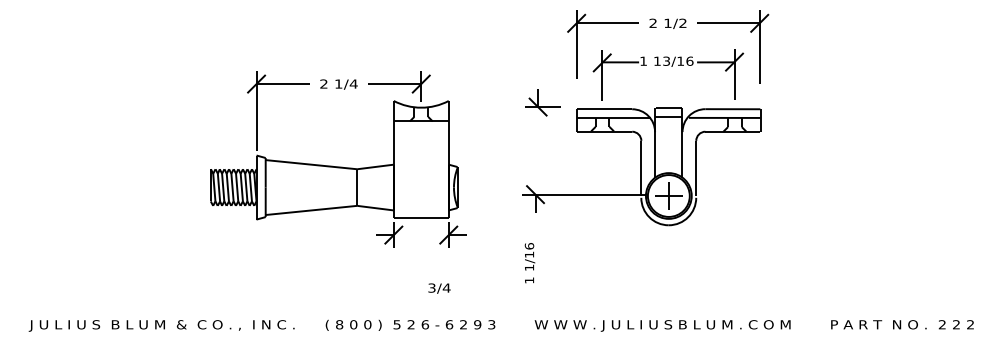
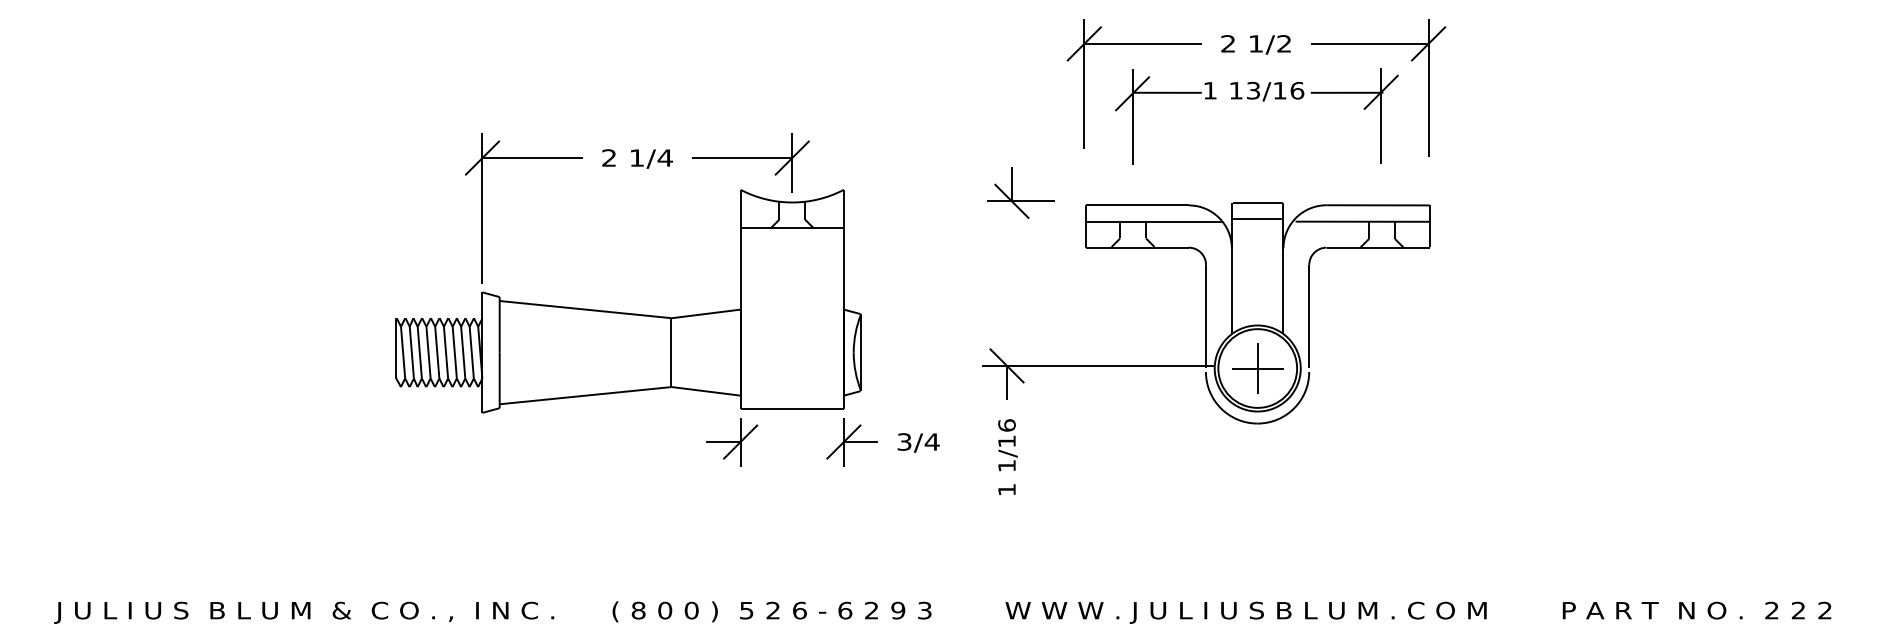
part: (671, 66) -> (1262, 100), moved
text: (529, 263) -> (1006, 457), moved
text: (439, 288) -> (918, 442), moved

